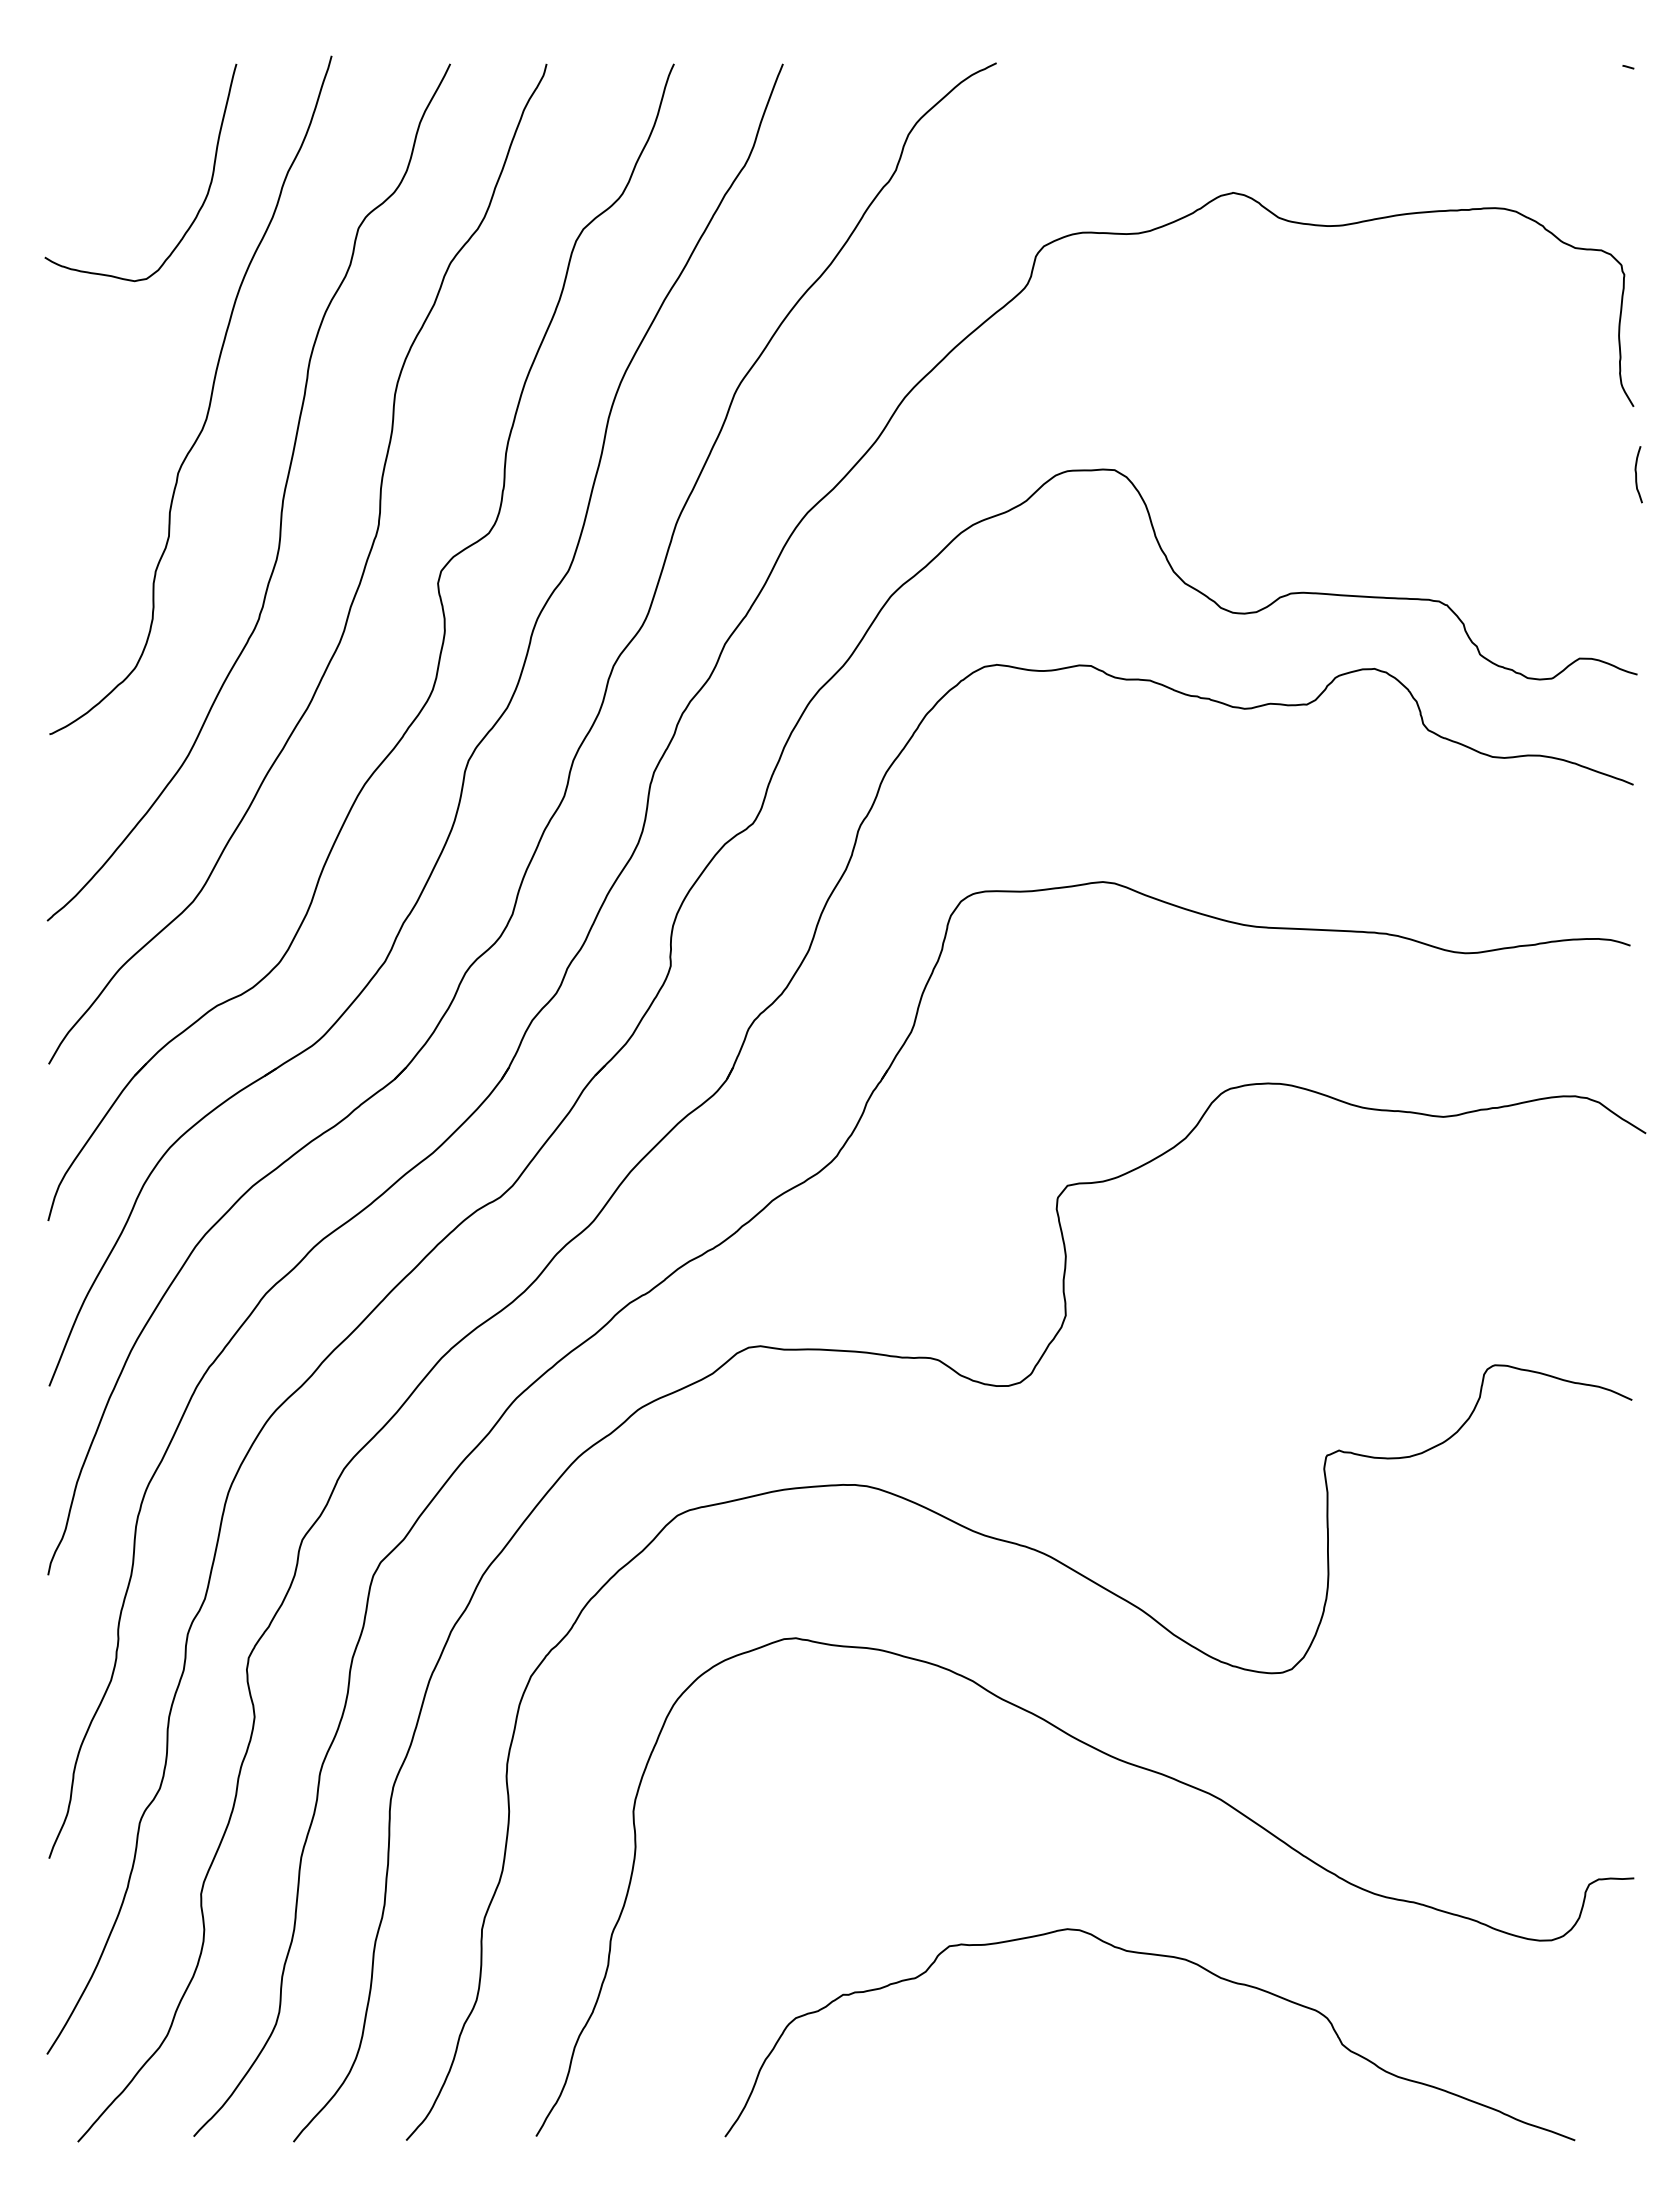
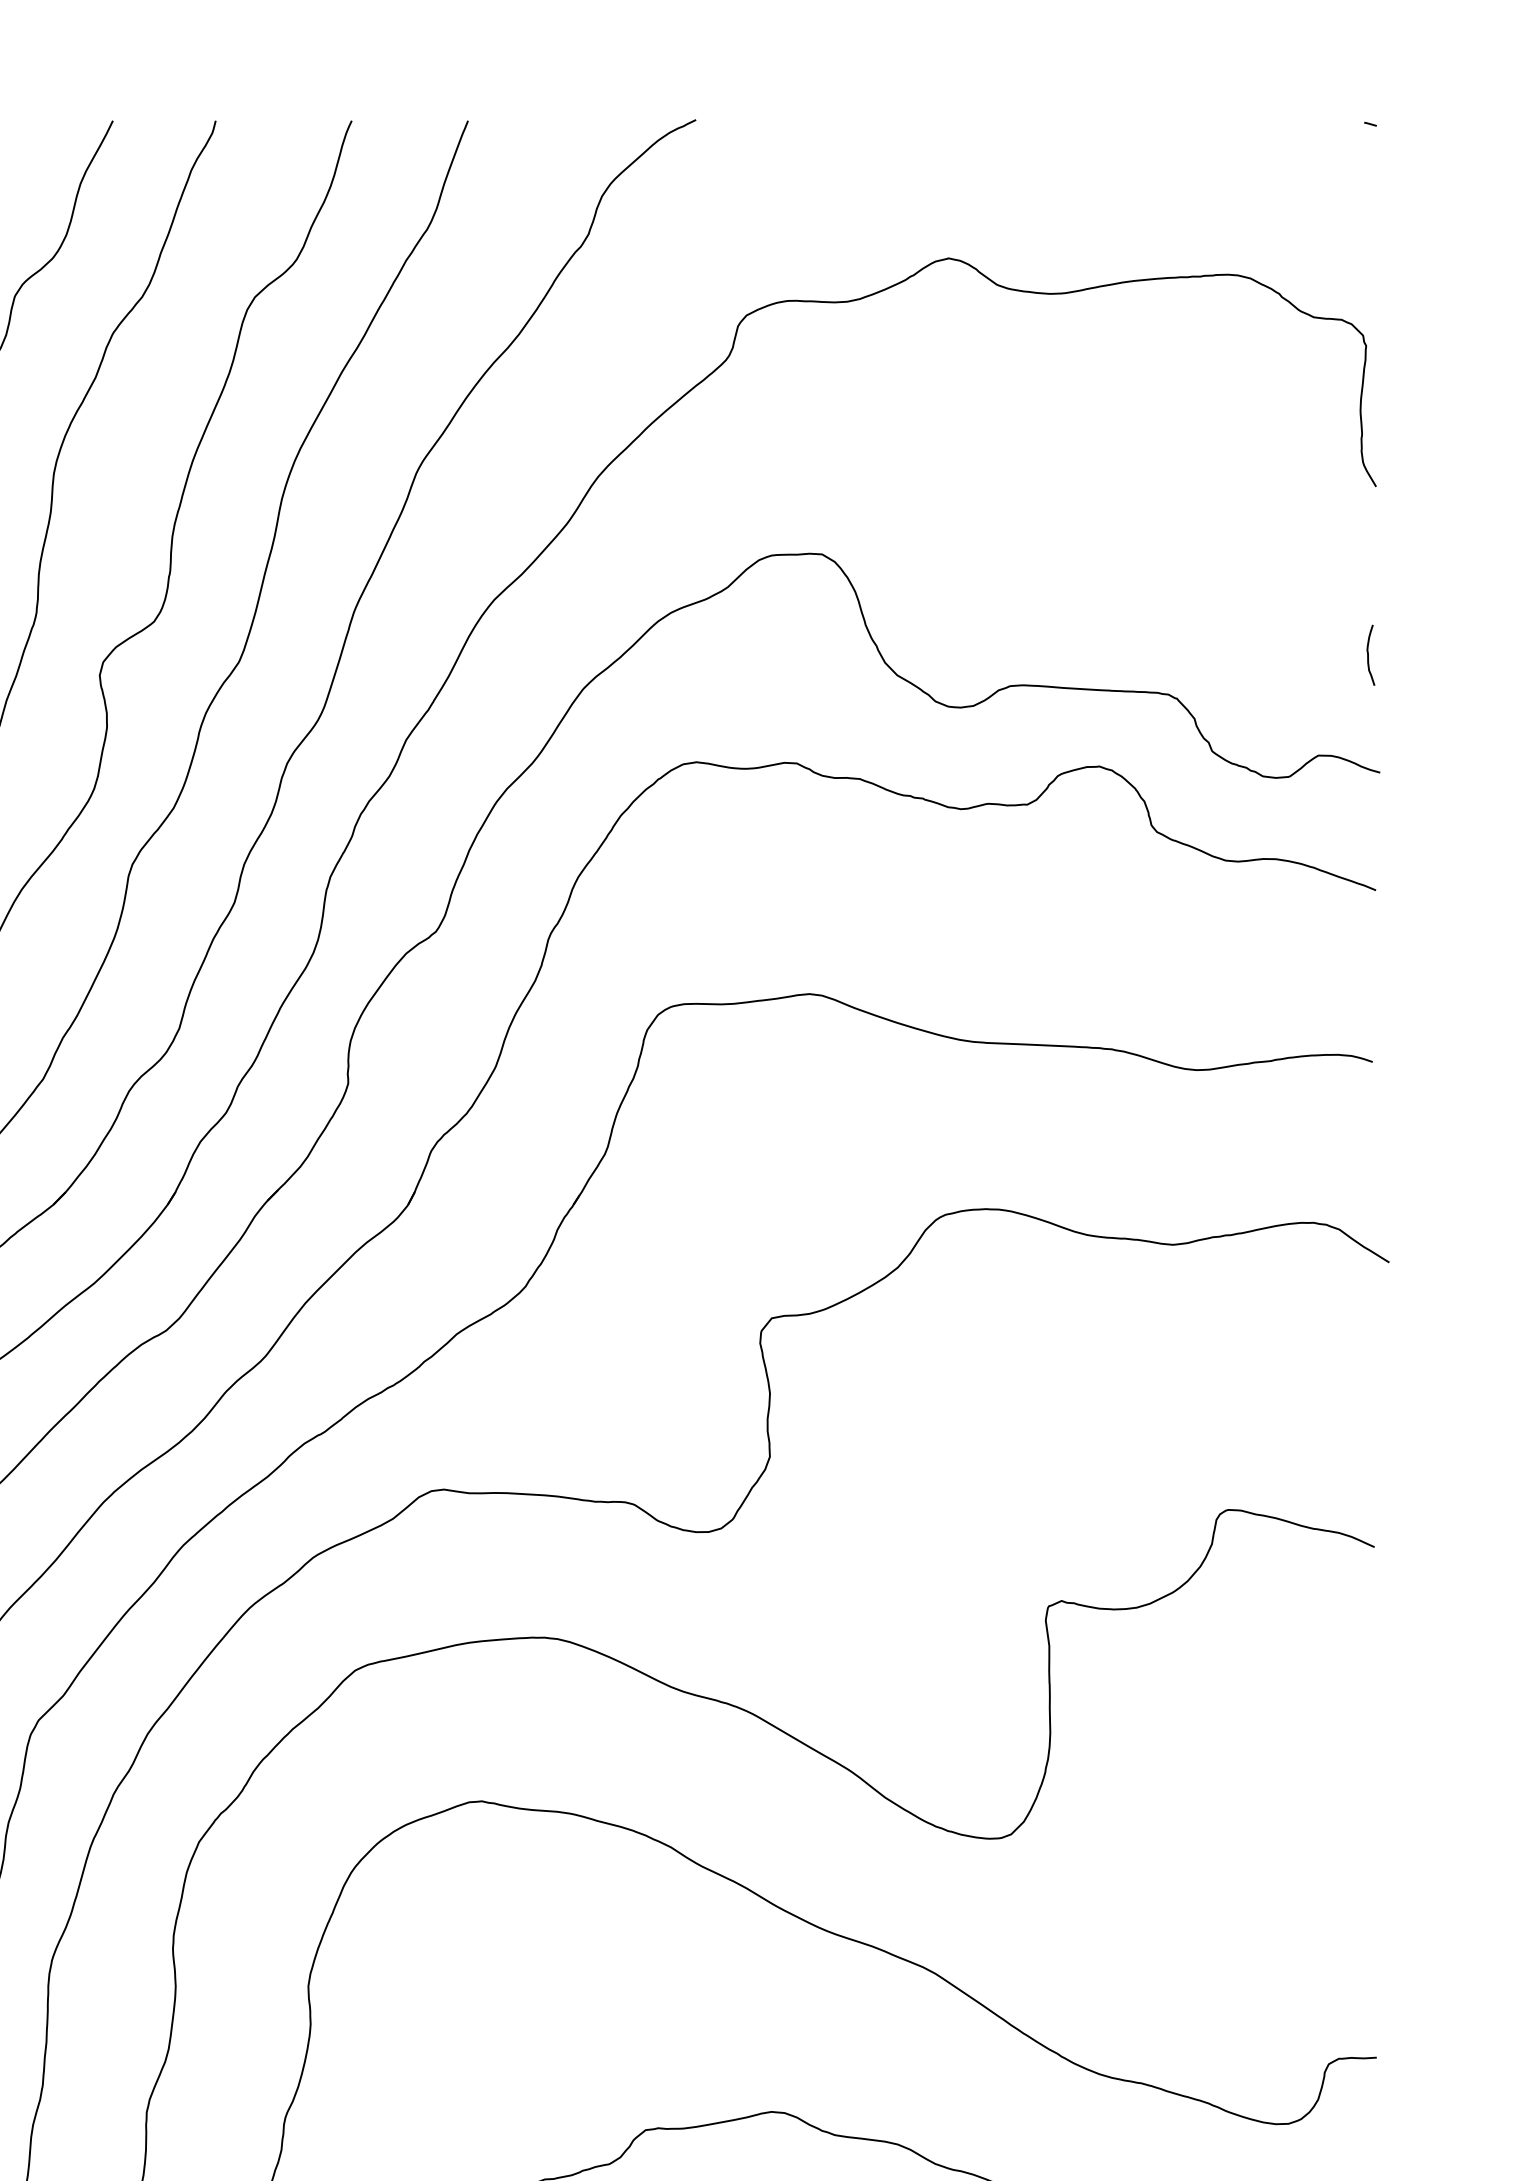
curve: (1636, 474) -> (1368, 655), moved

